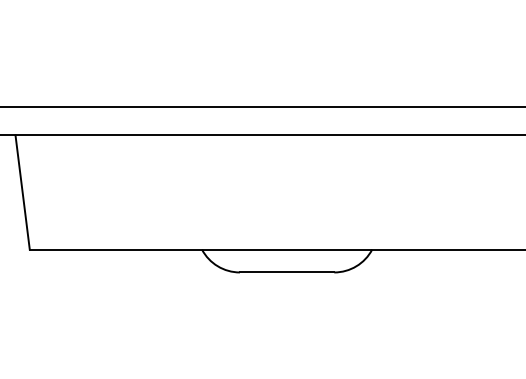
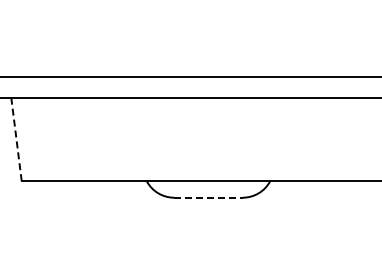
line: (22, 192) -> (16, 139), solid -> dashed
line: (288, 272) -> (209, 197), solid -> dashed

